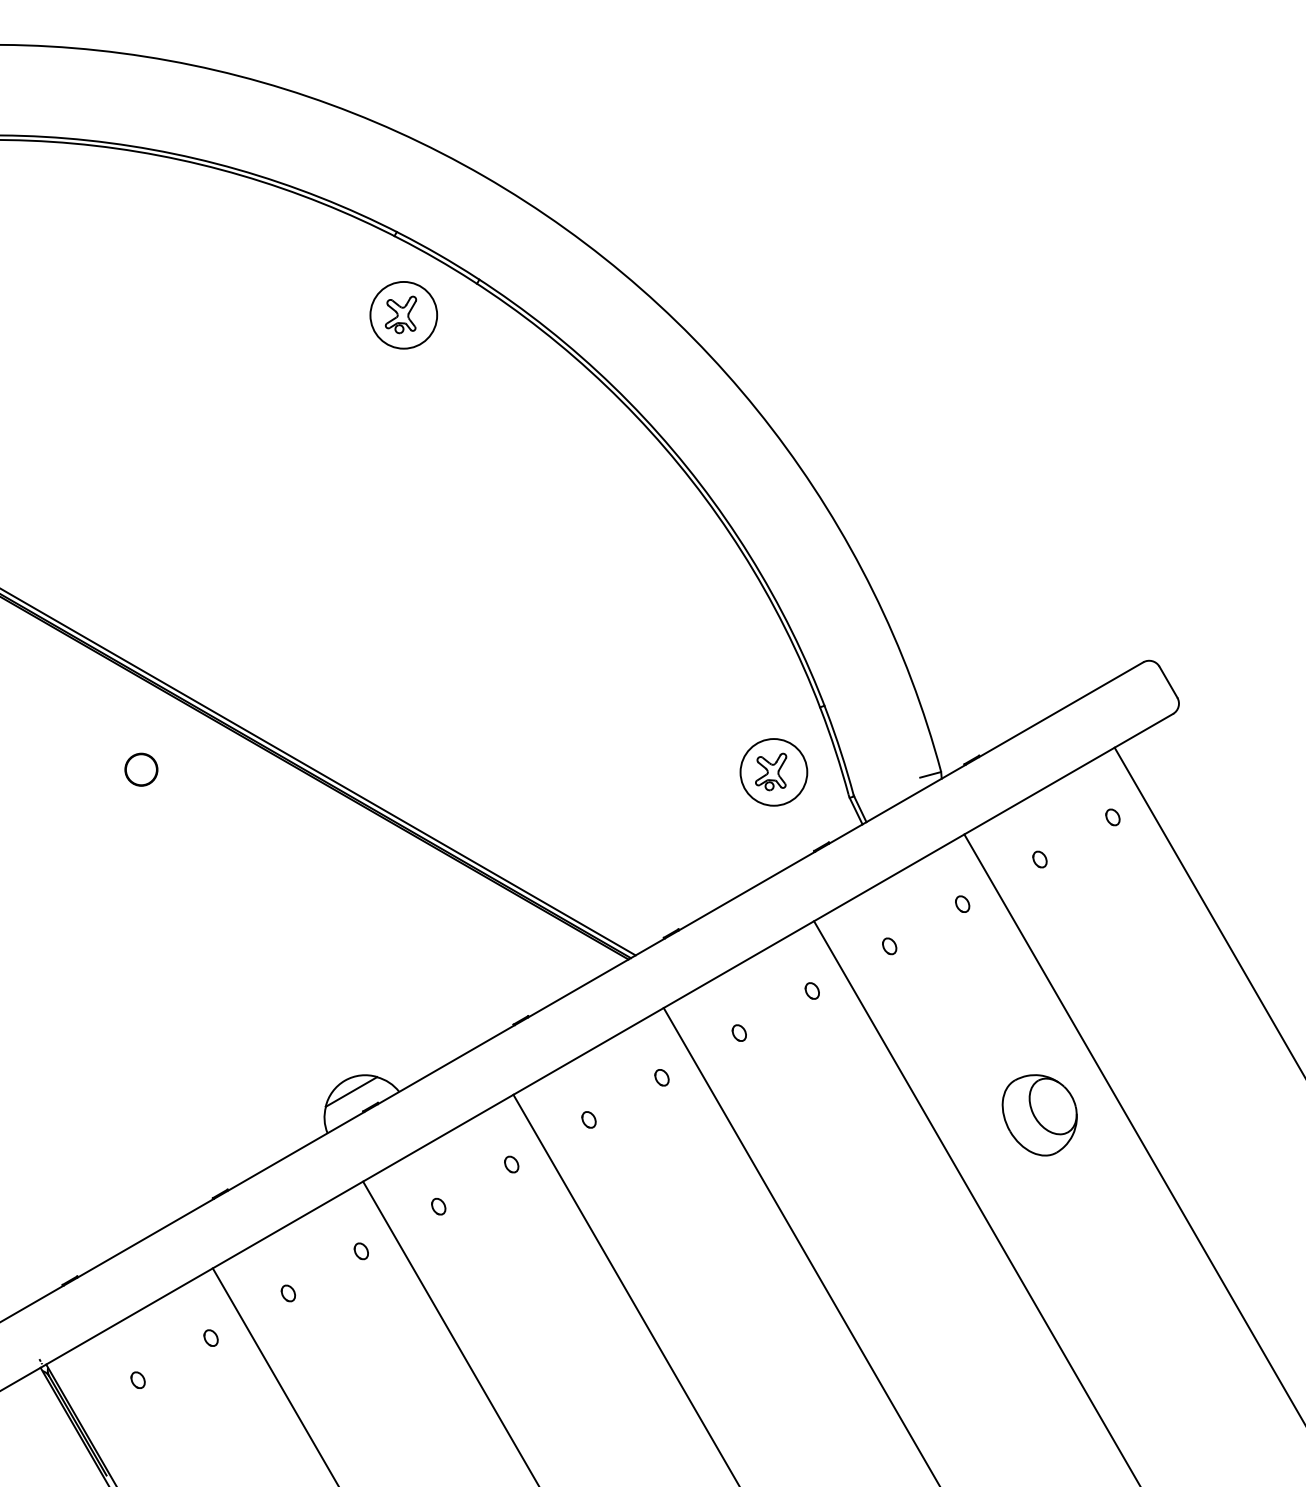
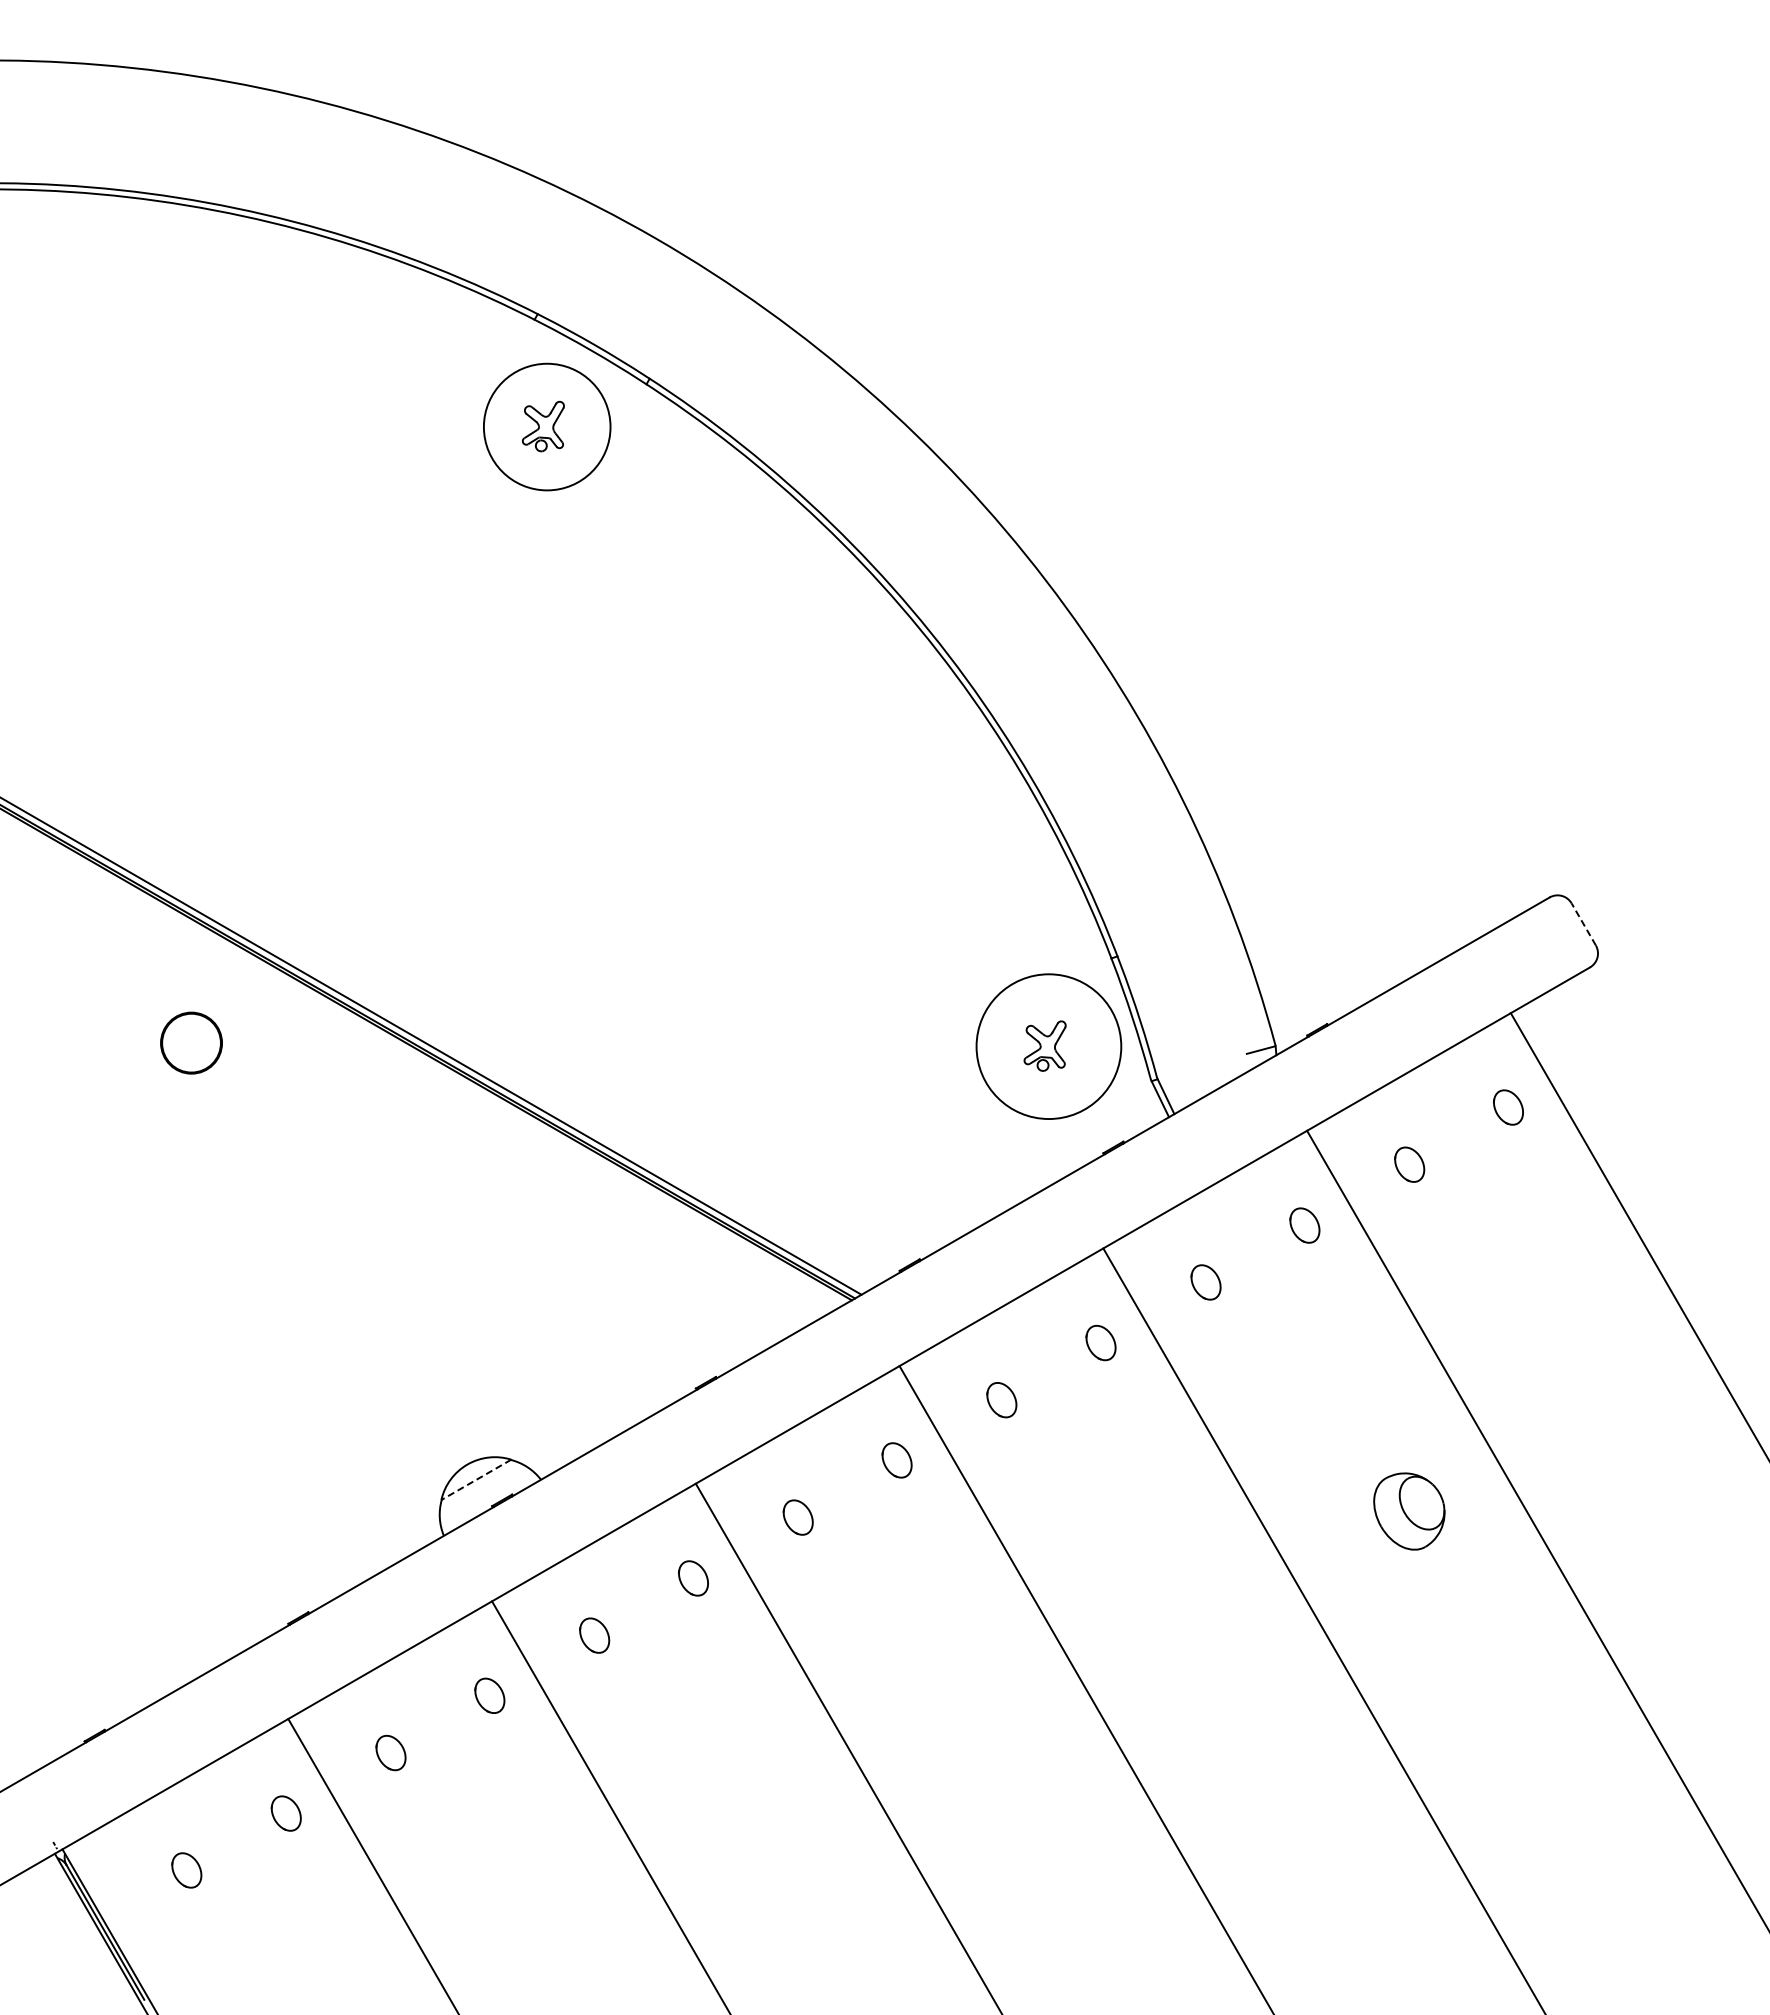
circle: (404, 314) -> (547, 426), size x1.4
line: (1168, 682) -> (1583, 924), solid -> dashed
part: (141, 769) -> (191, 1042), size x1.4
circle: (773, 772) -> (1048, 1046), size x1.6
part: (1112, 817) -> (1508, 1107), size x1.6
part: (1039, 859) -> (1409, 1164), size x1.6
part: (962, 903) -> (1304, 1224), size x1.6
part: (889, 946) -> (1205, 1282), size x1.6
part: (811, 990) -> (1100, 1342), size x1.6
part: (739, 1032) -> (1002, 1399), size x1.6
part: (662, 1077) -> (897, 1460), size x1.6
line: (350, 1092) -> (475, 1480), solid -> dashed
part: (1039, 1115) -> (1409, 1511), size x0.7
part: (589, 1119) -> (798, 1517), size x1.6
part: (511, 1163) -> (693, 1577), size x1.6
part: (438, 1206) -> (594, 1634), size x1.6
part: (361, 1251) -> (489, 1695), size x1.6
part: (288, 1293) -> (390, 1752), size x1.6
part: (210, 1338) -> (285, 1813), size x1.6
part: (138, 1380) -> (187, 1870), size x1.6

